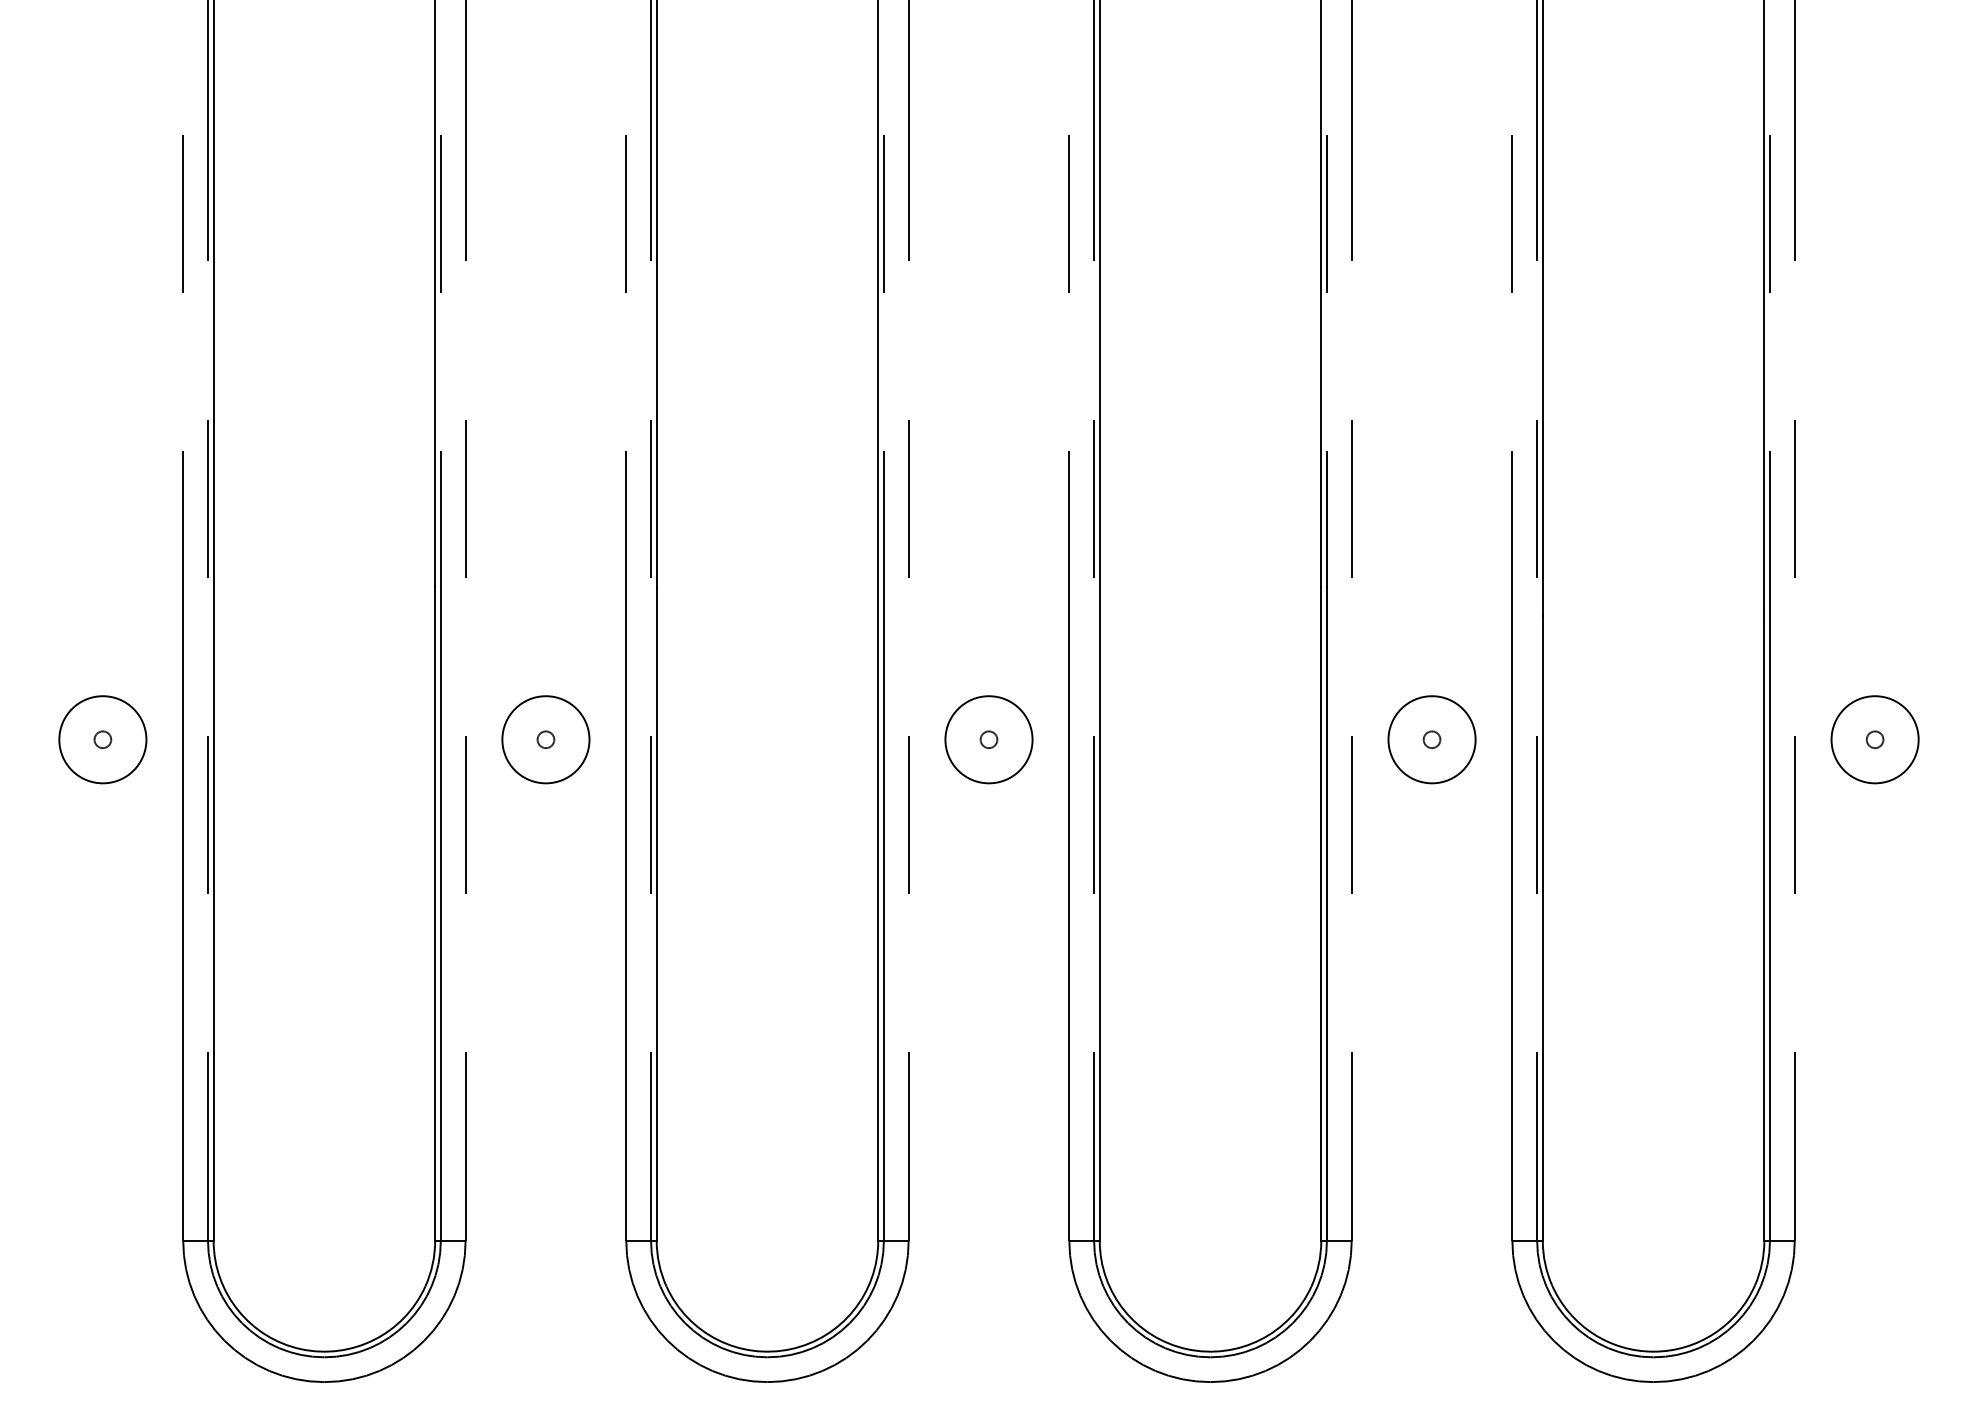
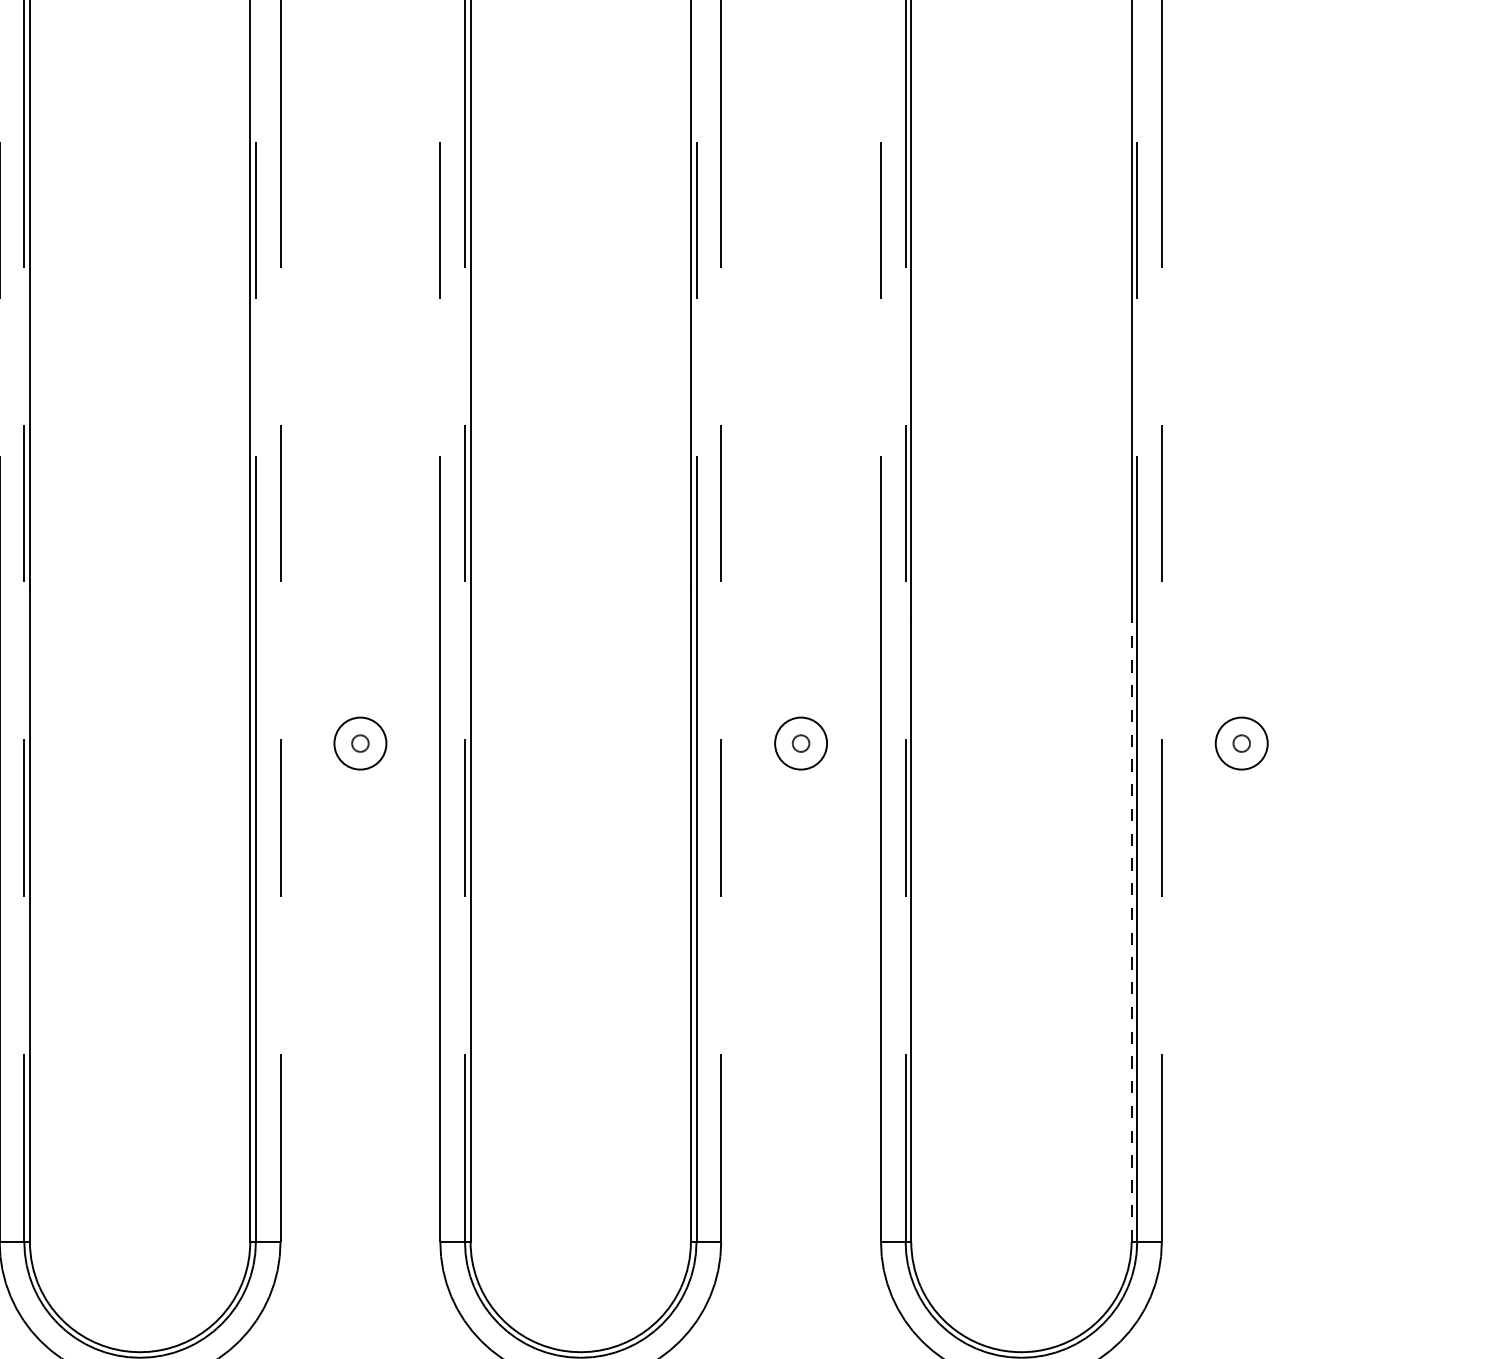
circle: (988, 739) -> (359, 743), size x0.6
circle: (1431, 739) -> (800, 743), size x0.6
circle: (1874, 739) -> (1241, 743), size x0.6
line: (1764, 928) -> (1131, 931), solid -> dashed

